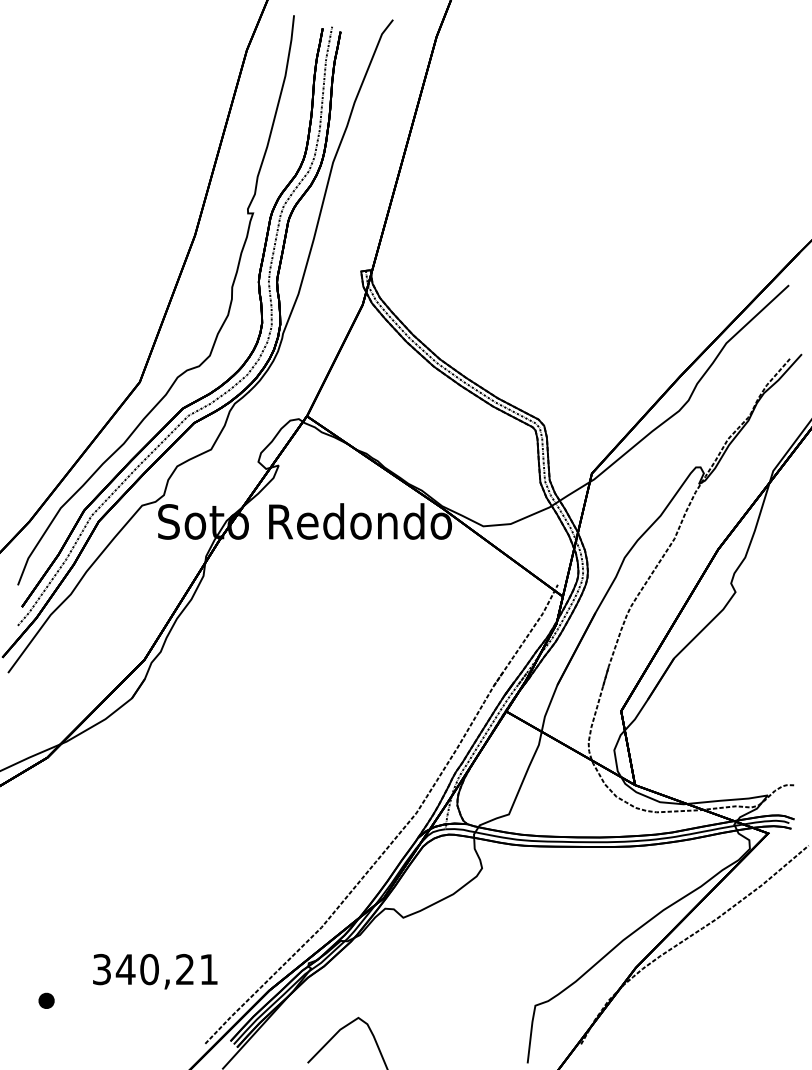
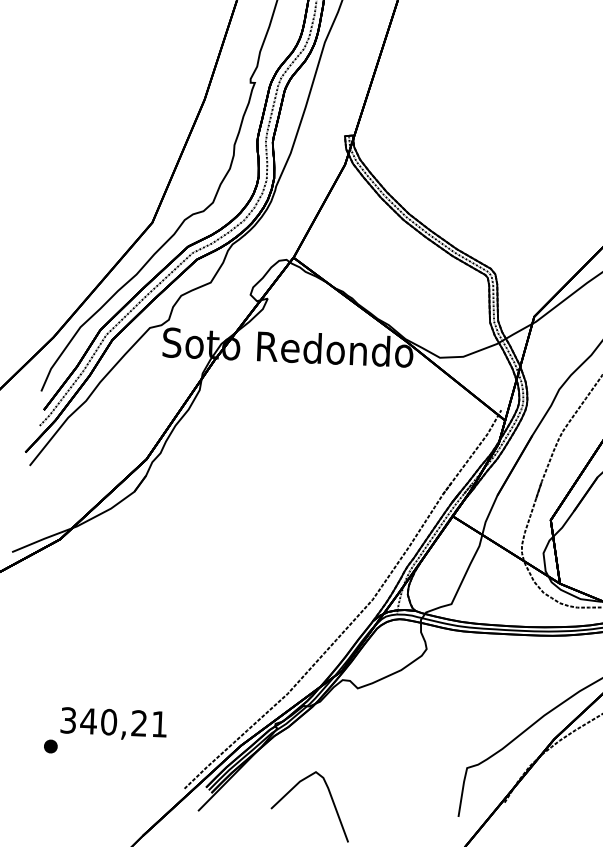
text: (155, 971) -> (114, 724), moved

